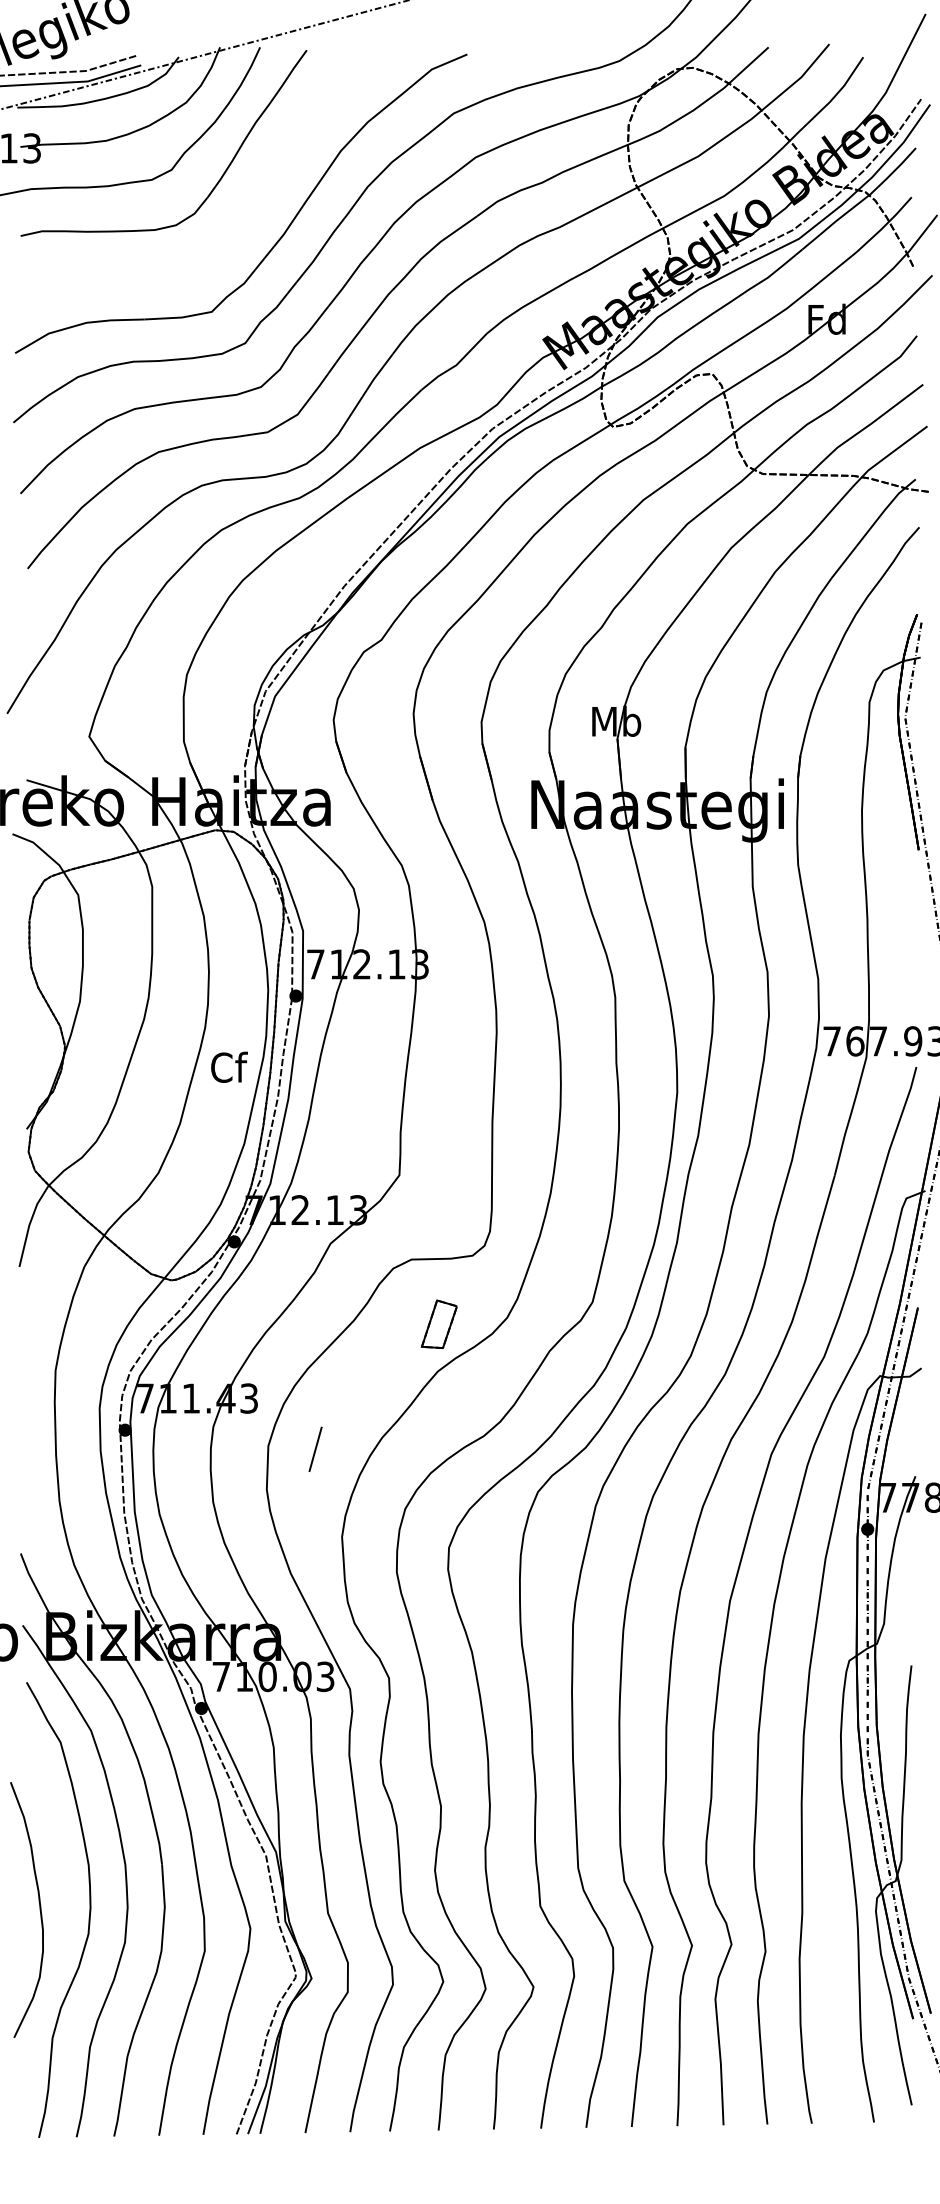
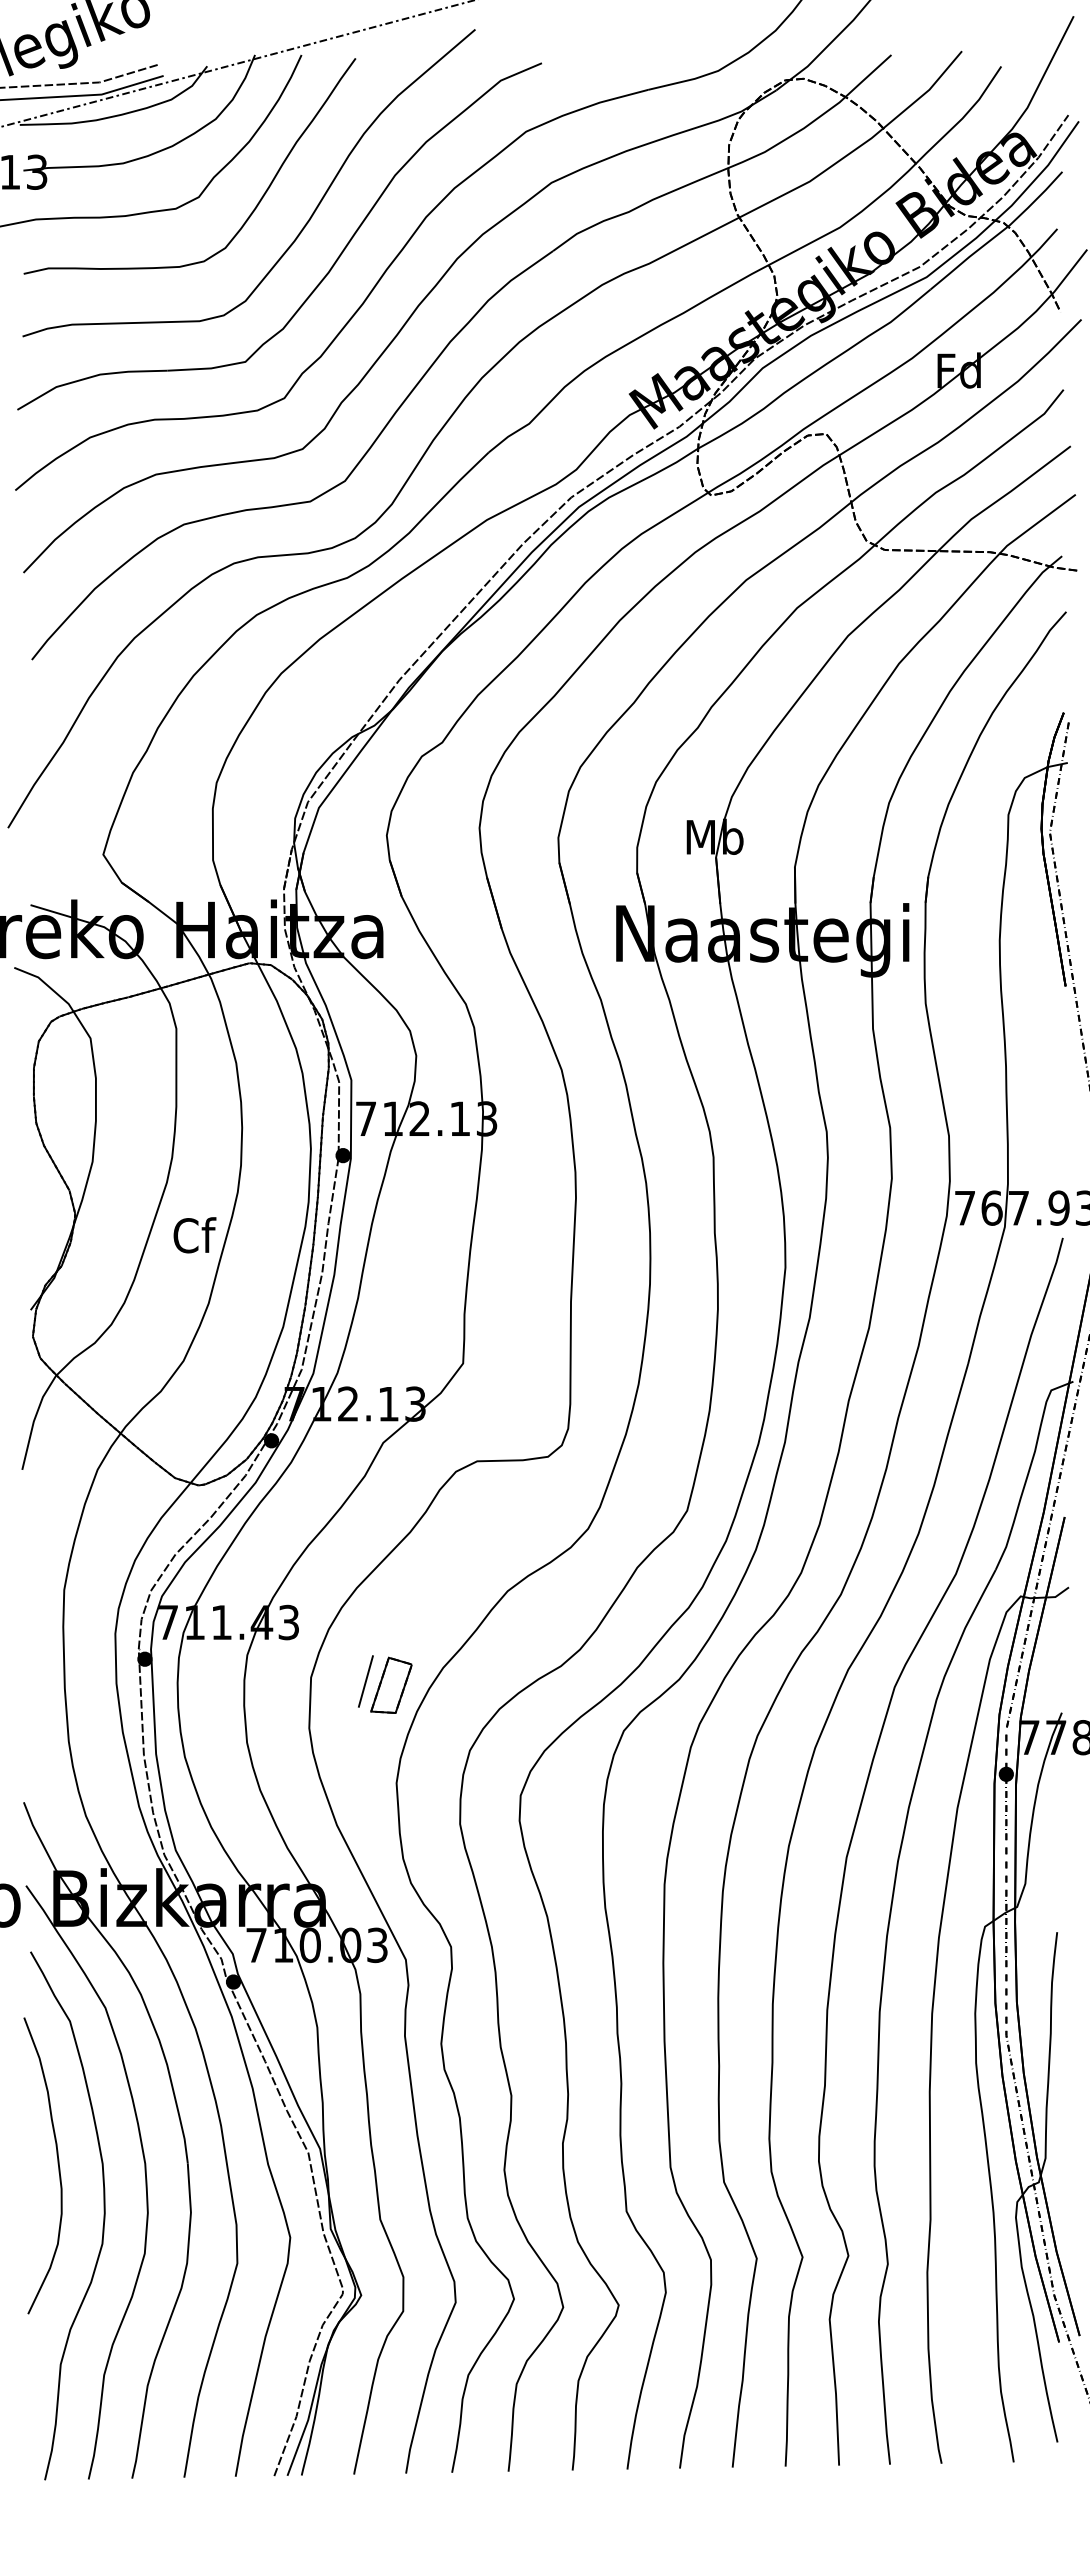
curve: (263, 192) -> (305, 223), added
text: (229, 1067) -> (194, 1235), moved
part: (439, 1323) -> (391, 1684), moved
curve: (39, 1908) -> (57, 2164), moved

